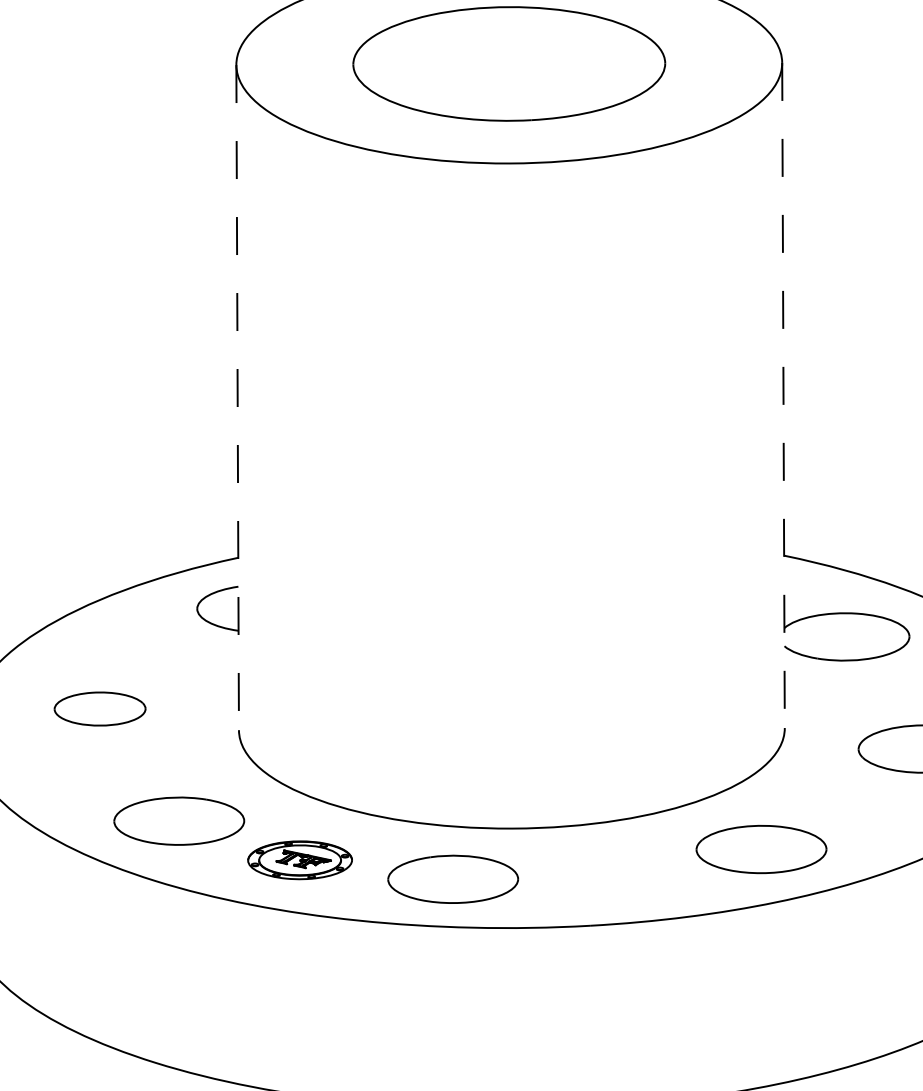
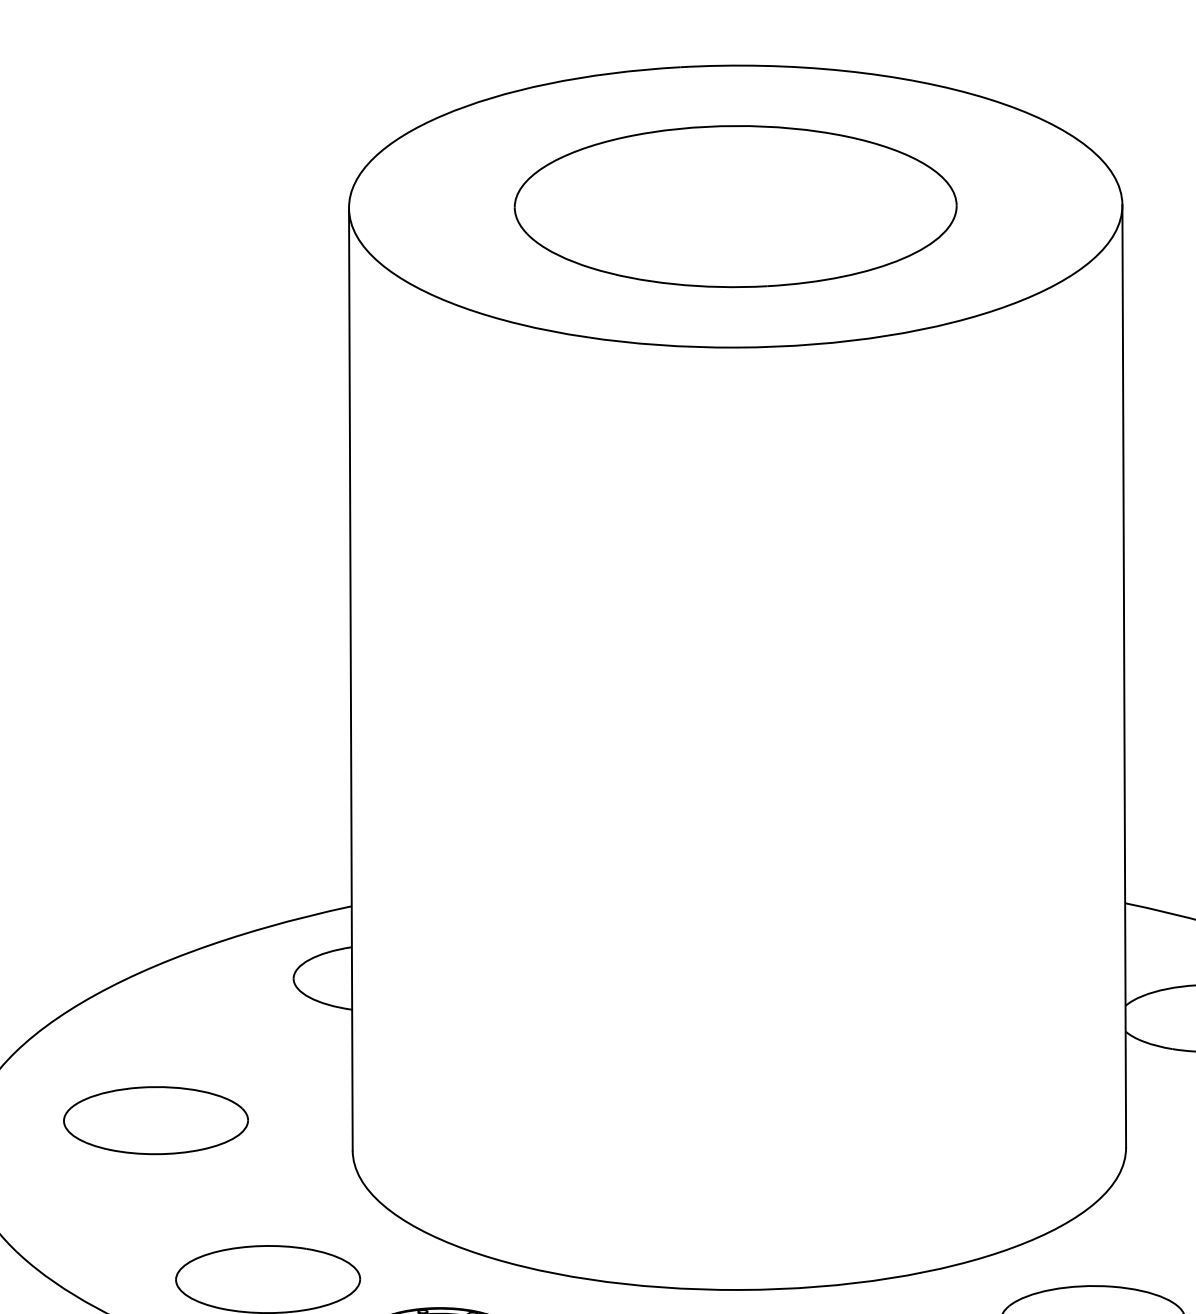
line: (783, 395) -> (1124, 676), dashed -> solid
line: (237, 397) -> (350, 679), dashed -> solid
part: (99, 708) -> (155, 1119), size x1.43

